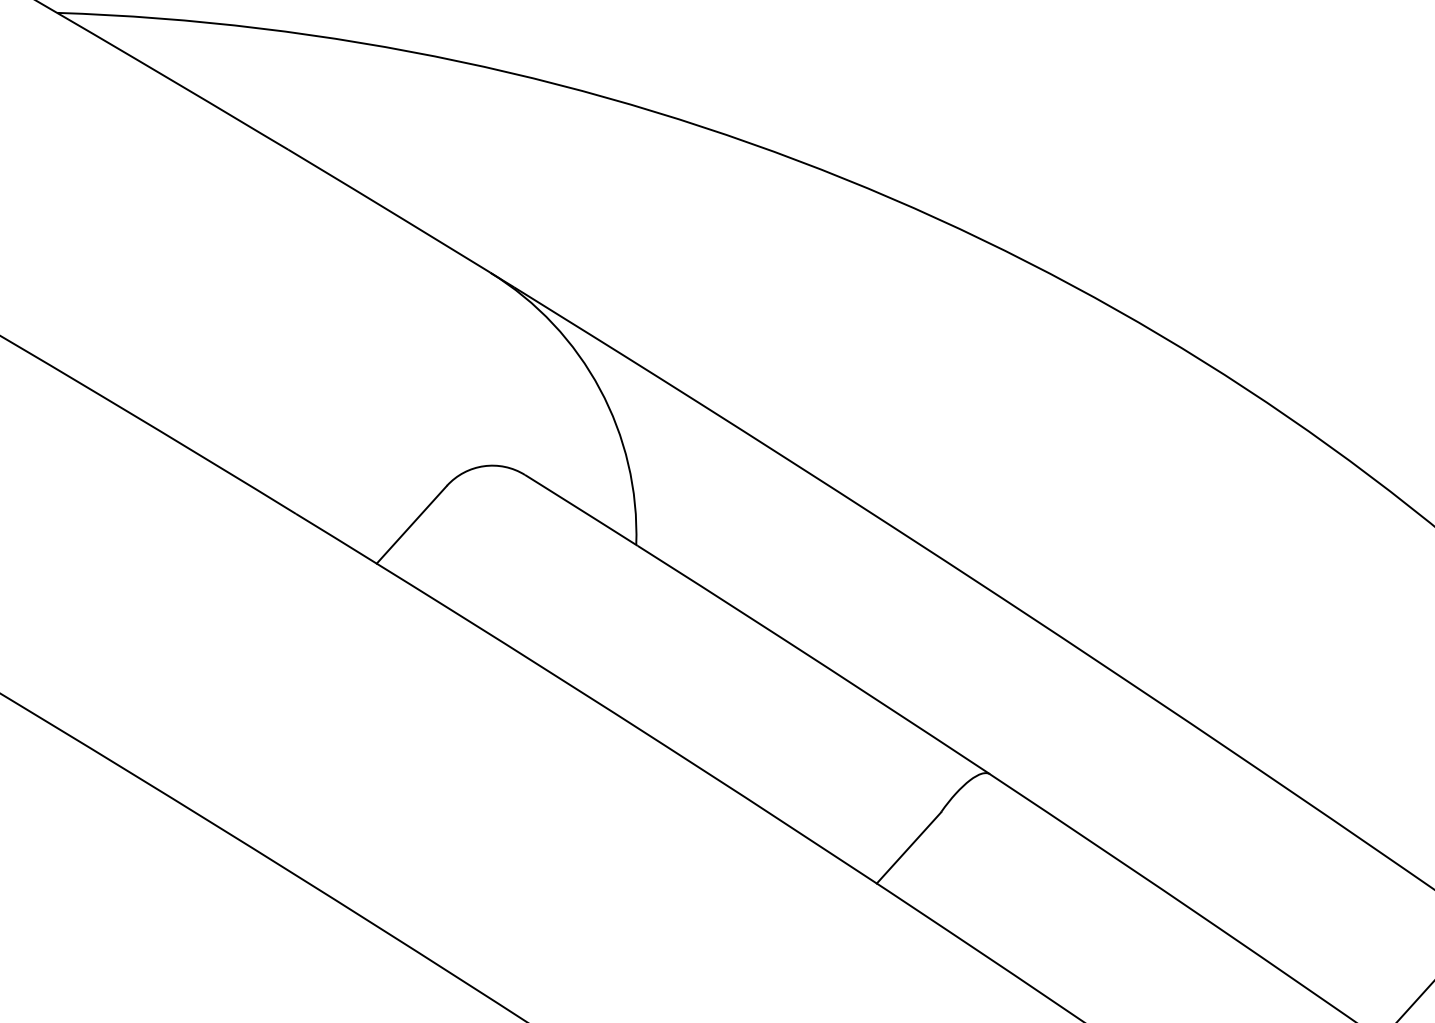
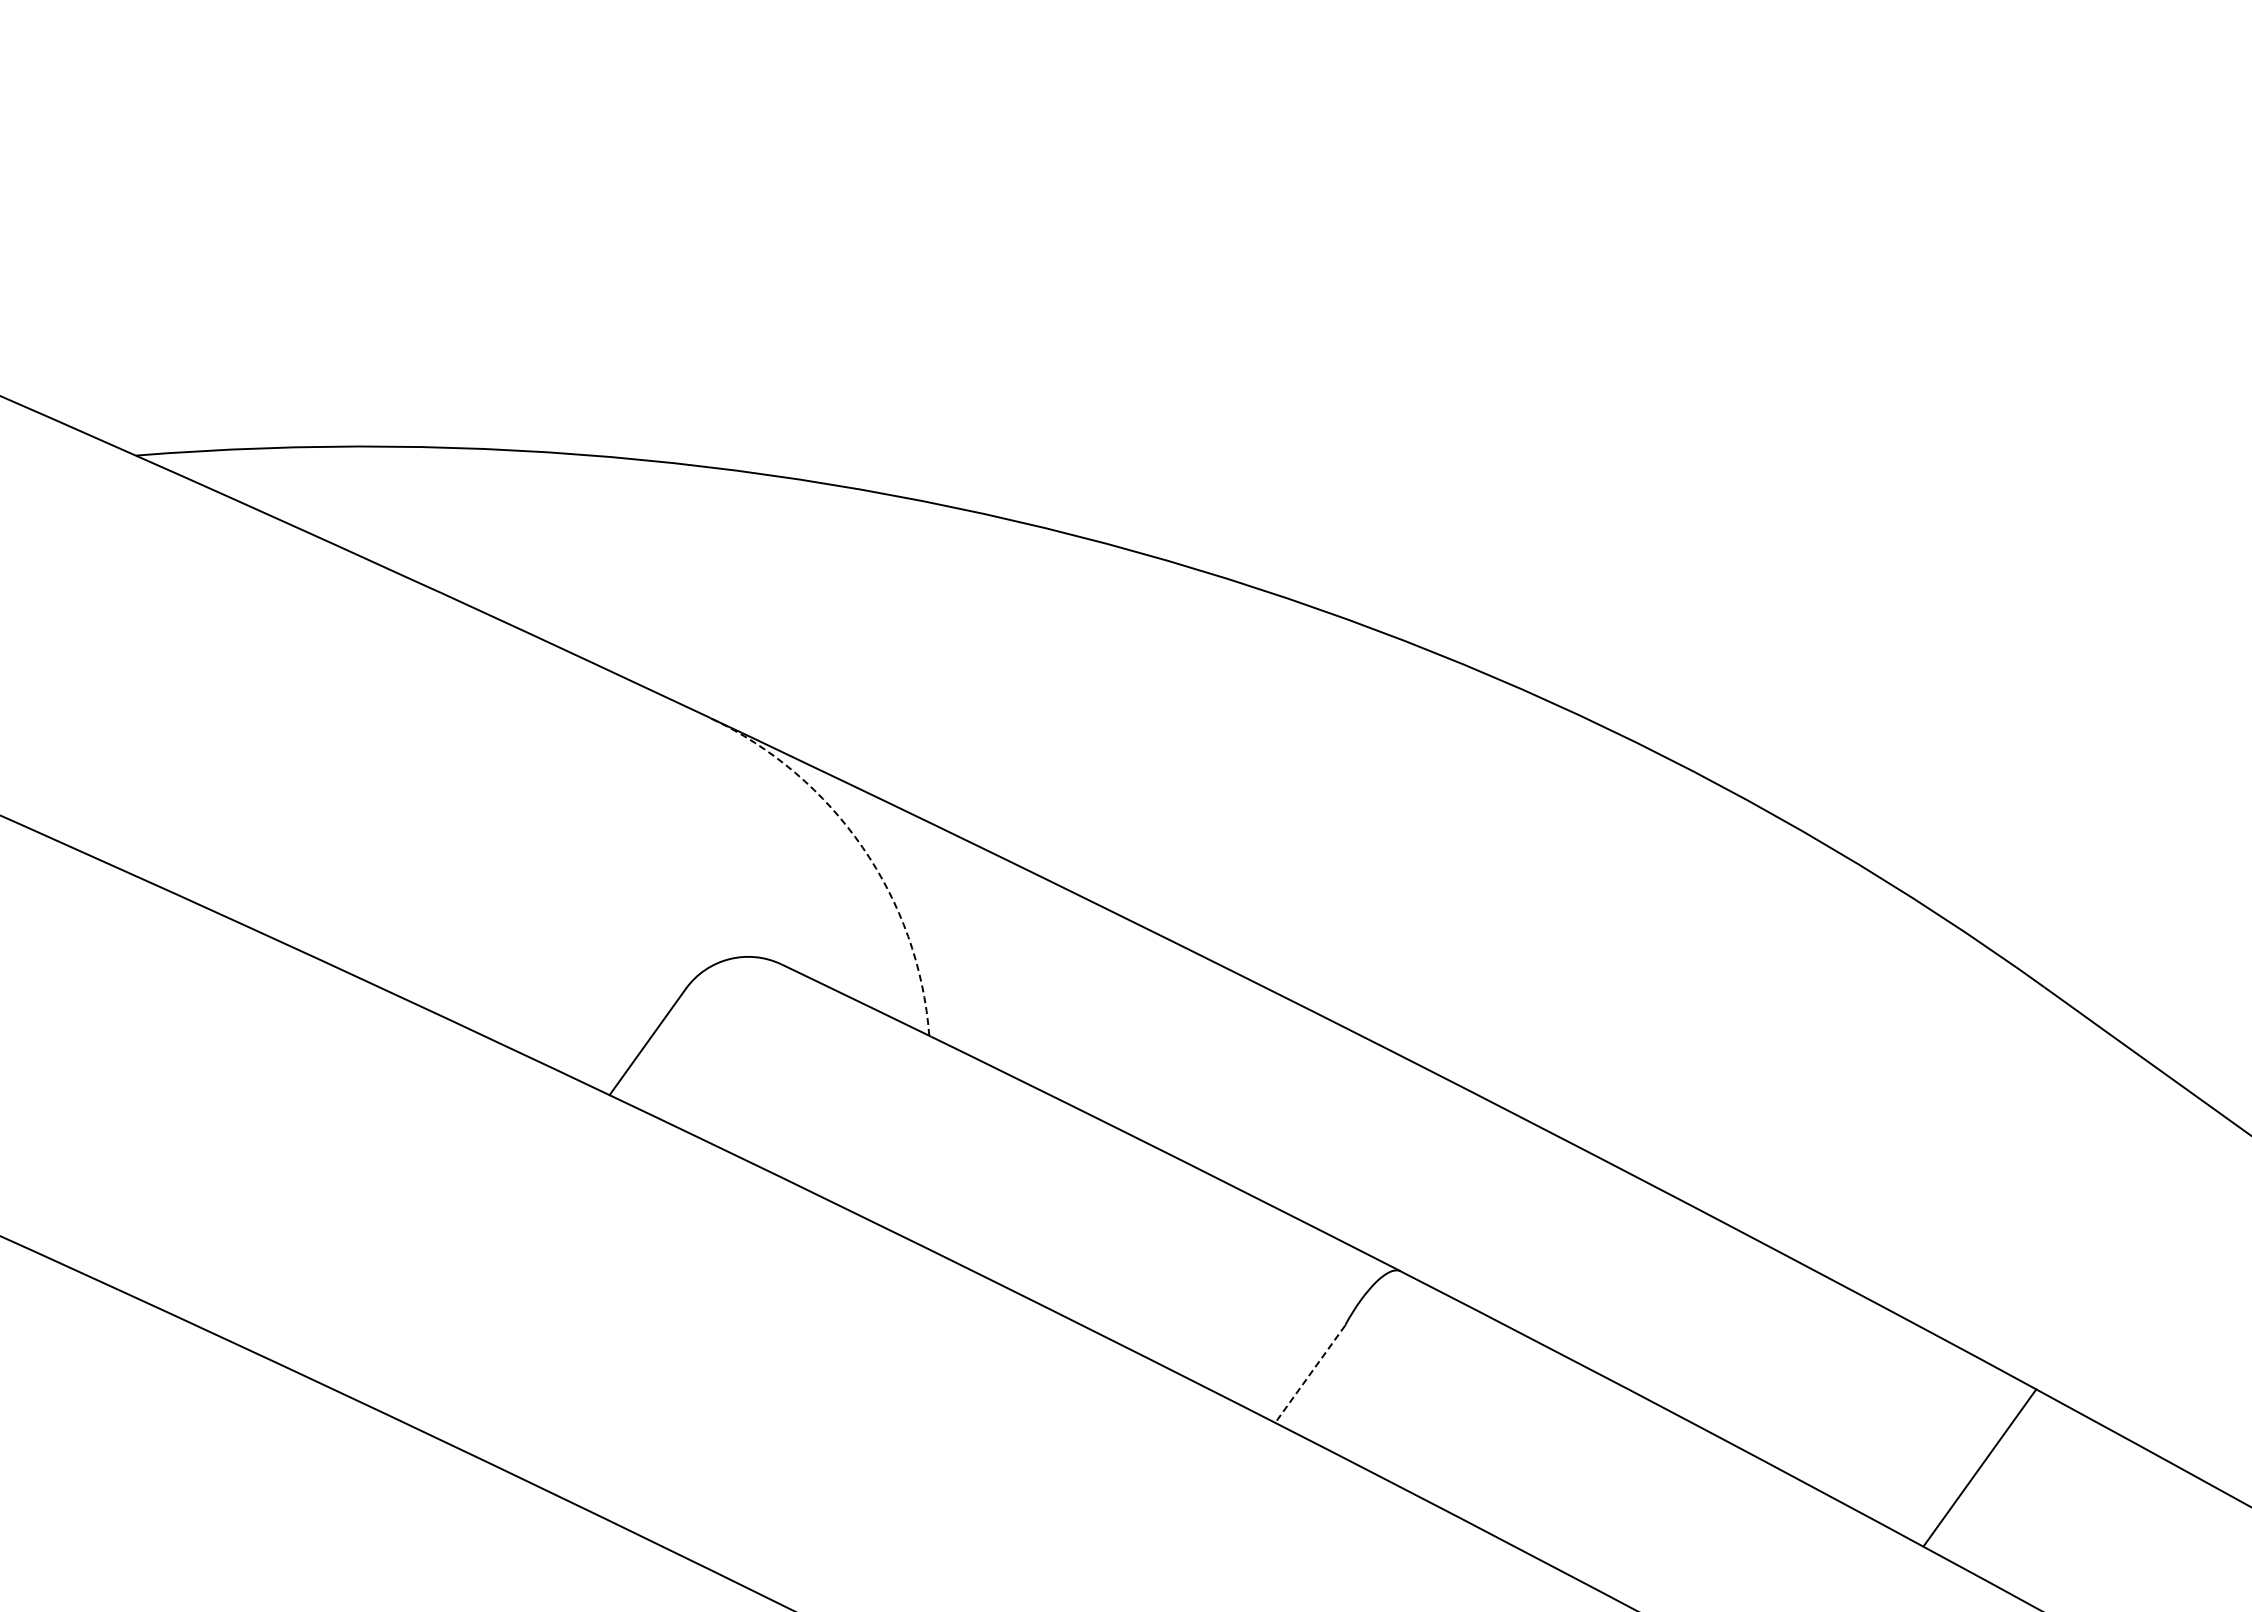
arc: (599, 389) -> (862, 847), solid -> dashed
line: (909, 848) -> (1310, 1374), solid -> dashed

